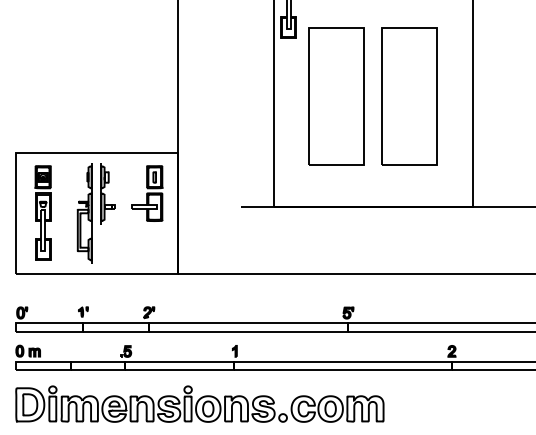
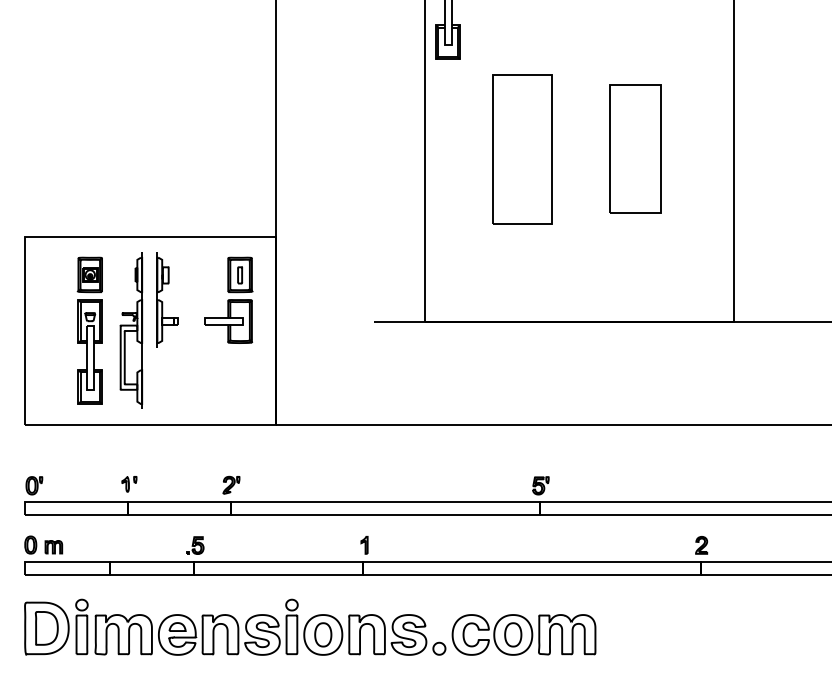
part: (336, 96) -> (522, 149), size x0.7
part: (409, 96) -> (635, 149), size x0.6
part: (42, 212) -> (89, 329), moved

